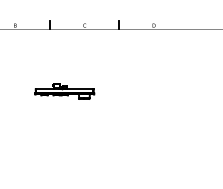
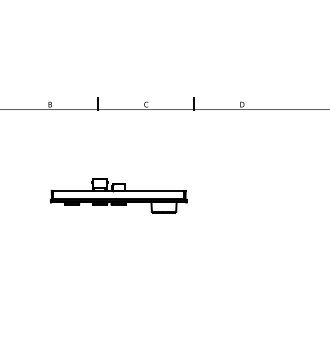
part: (64, 91) -> (118, 195), size x1.67

